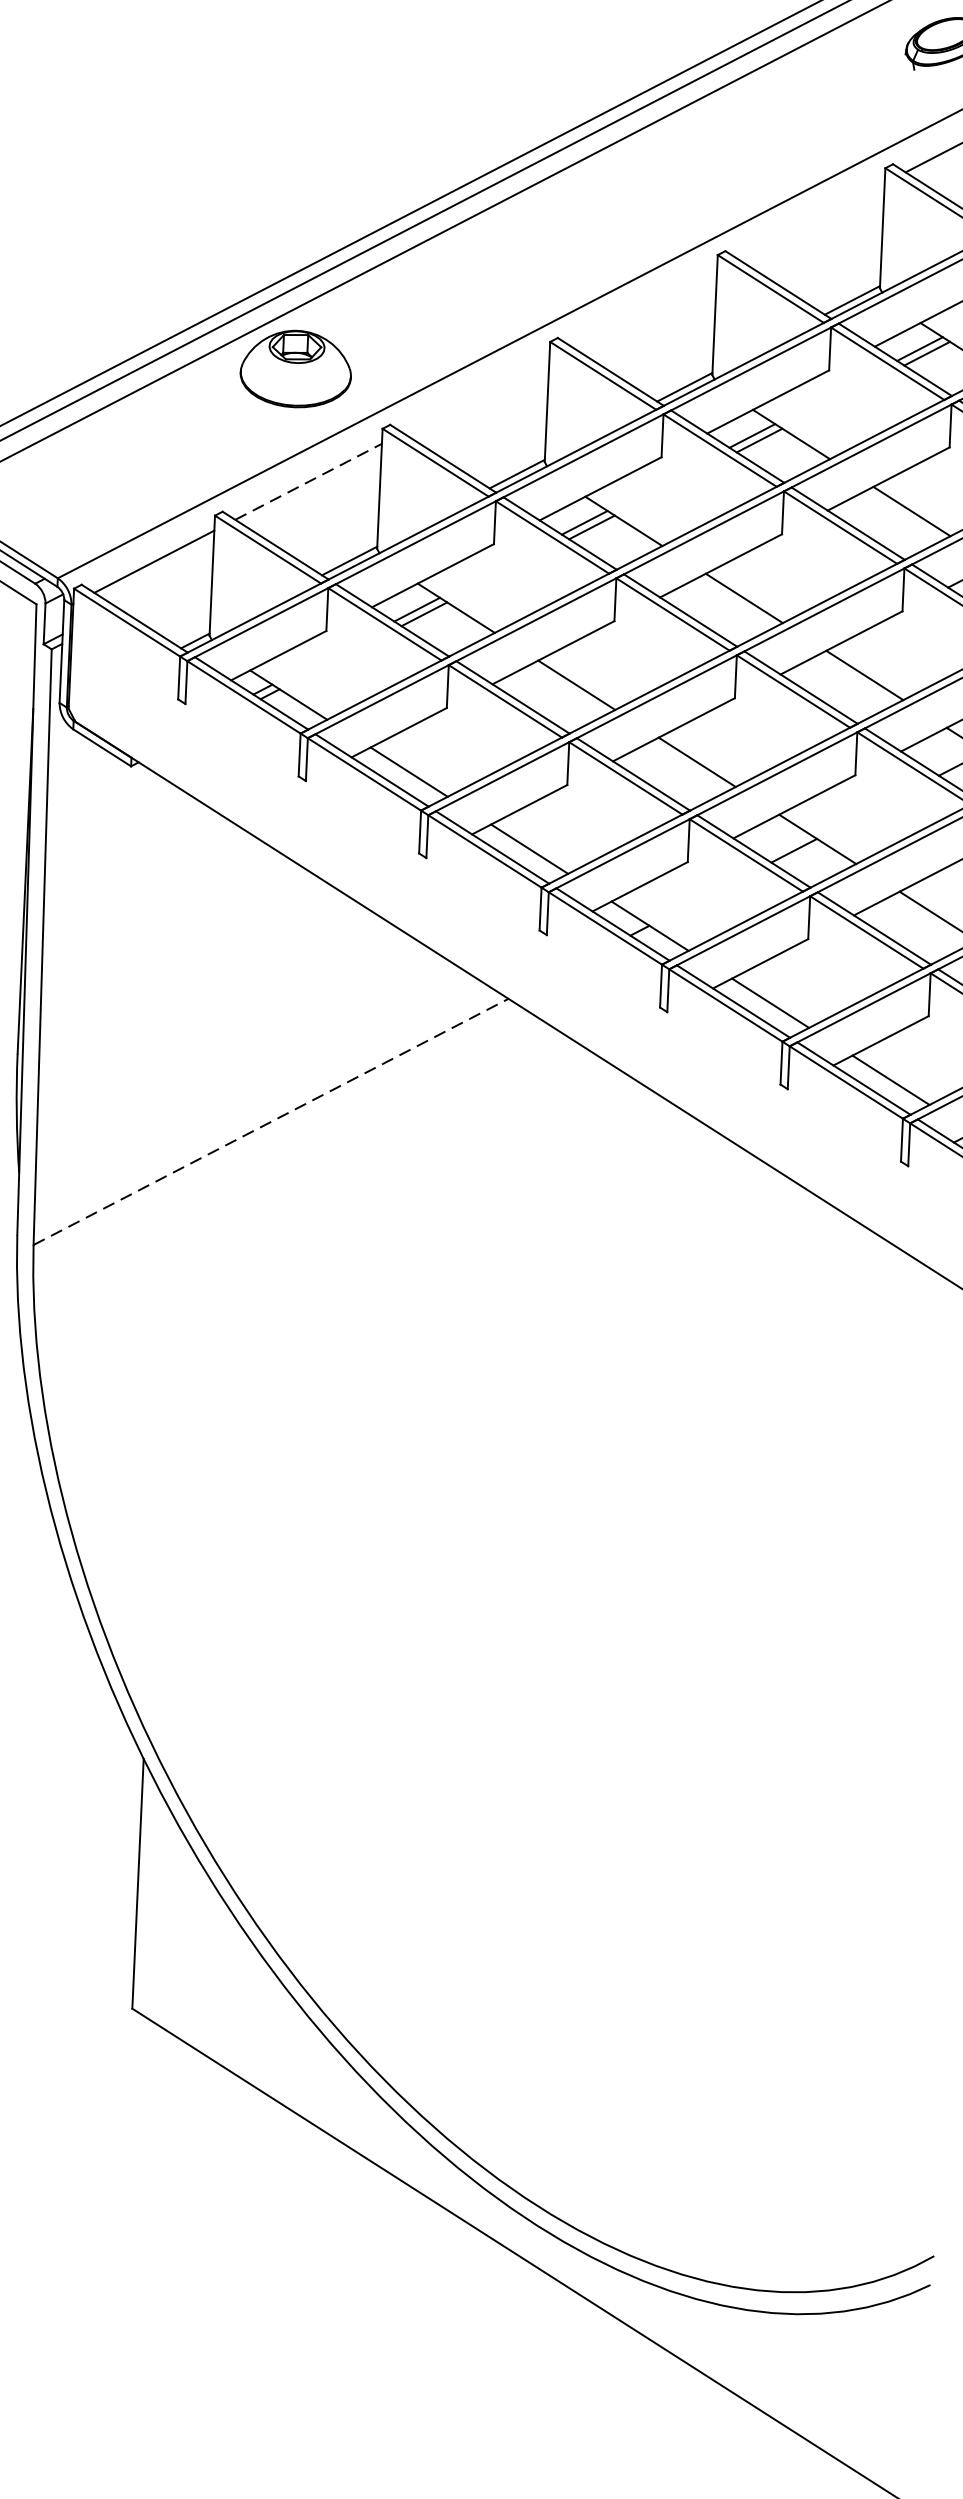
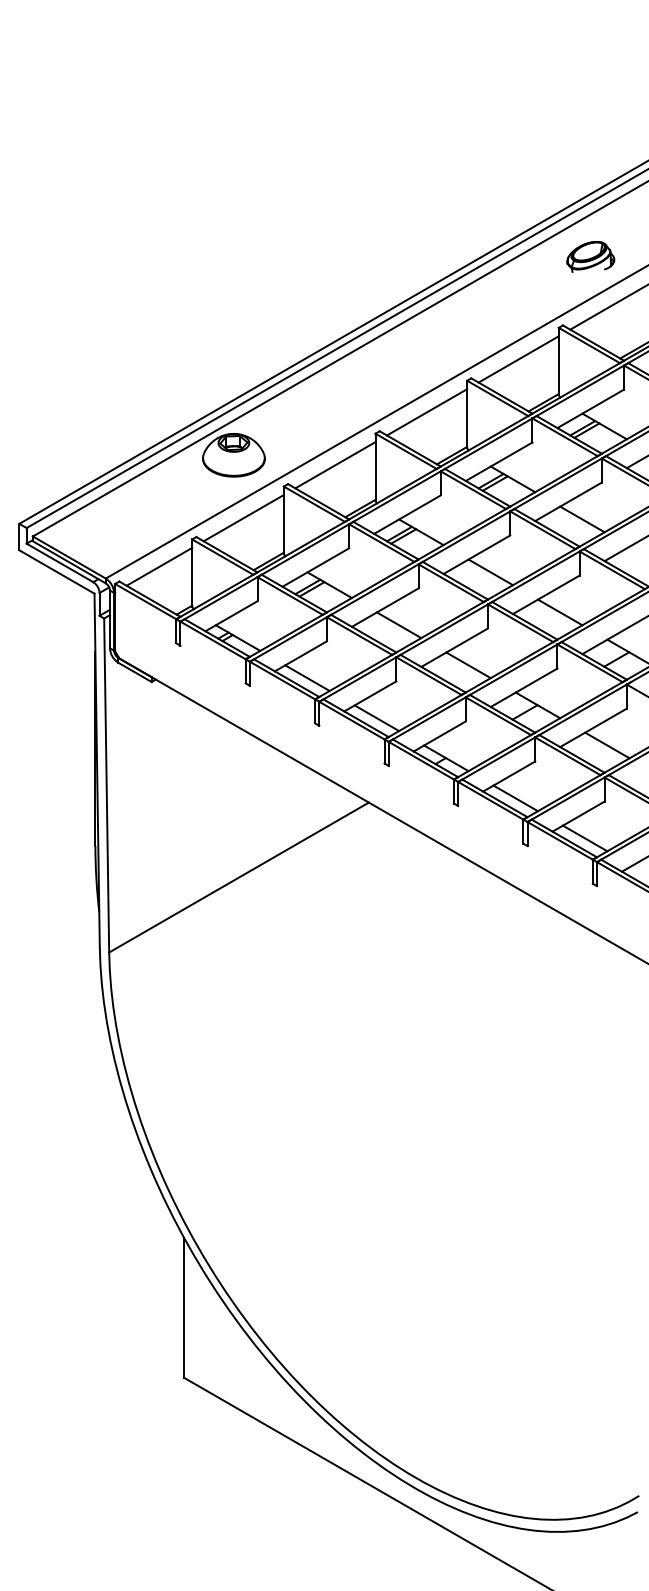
line: (810, 221) -> (518, 359), added
line: (642, 308) -> (426, 412), added
line: (476, 395) -> (335, 465), added
line: (309, 480) -> (244, 517), dashed -> solid
line: (271, 1121) -> (239, 877), dashed -> solid

